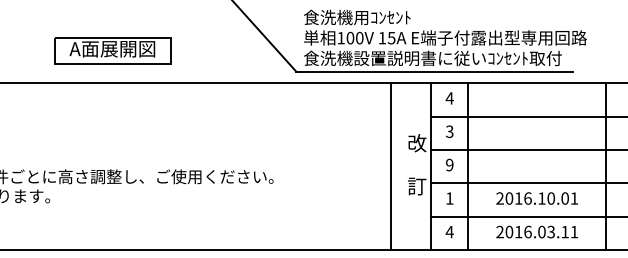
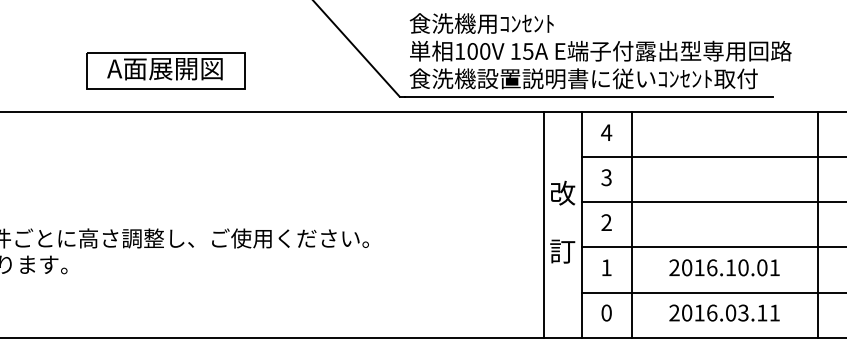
part: (112, 50) -> (165, 70), moved
text: (449, 165) -> (606, 223), 9 -> 2
line: (391, 166) -> (544, 224), moved
text: (449, 231) -> (606, 312), 4 -> 0

